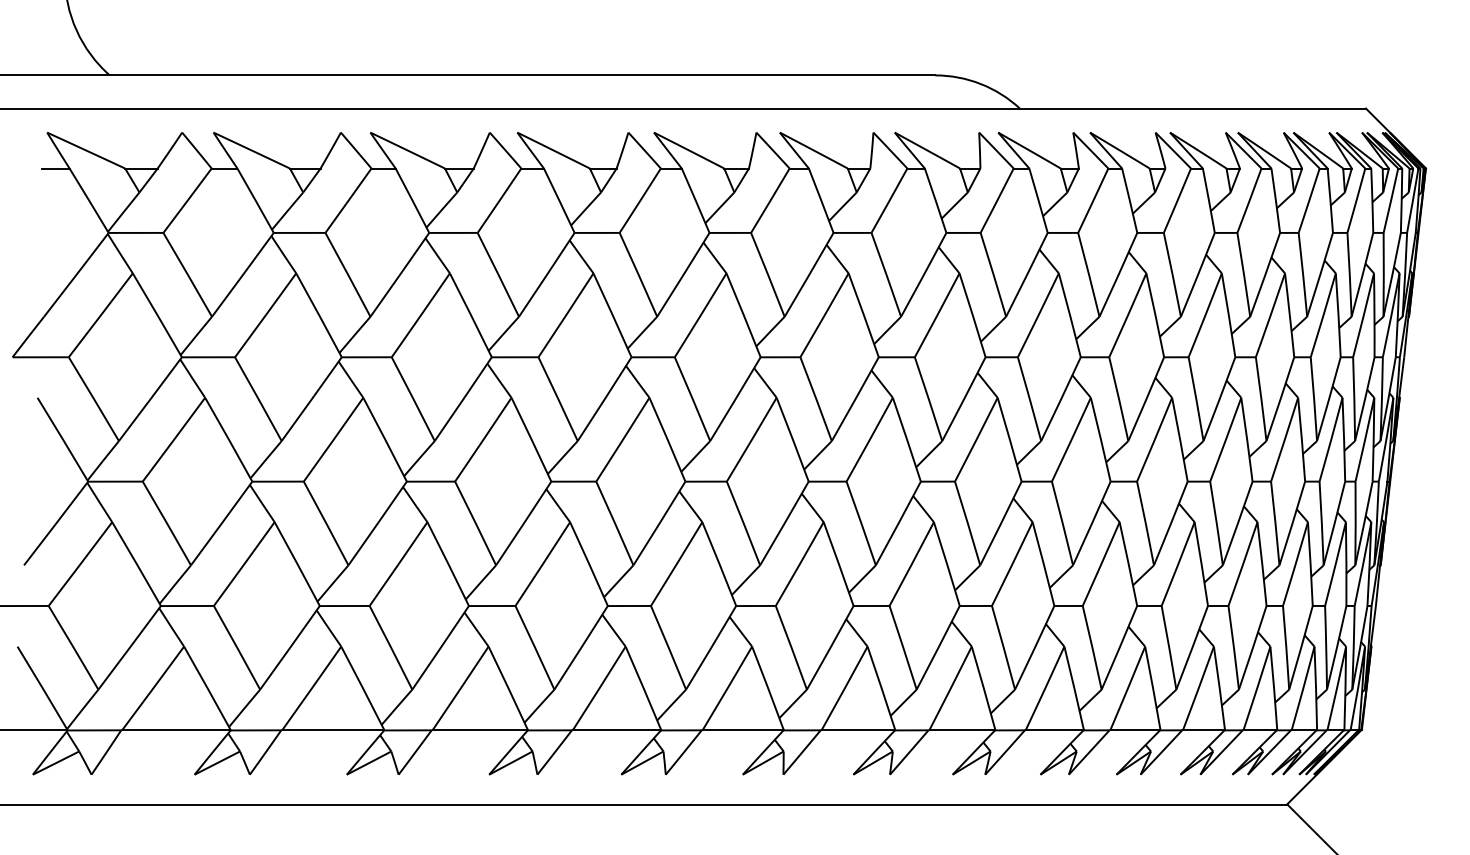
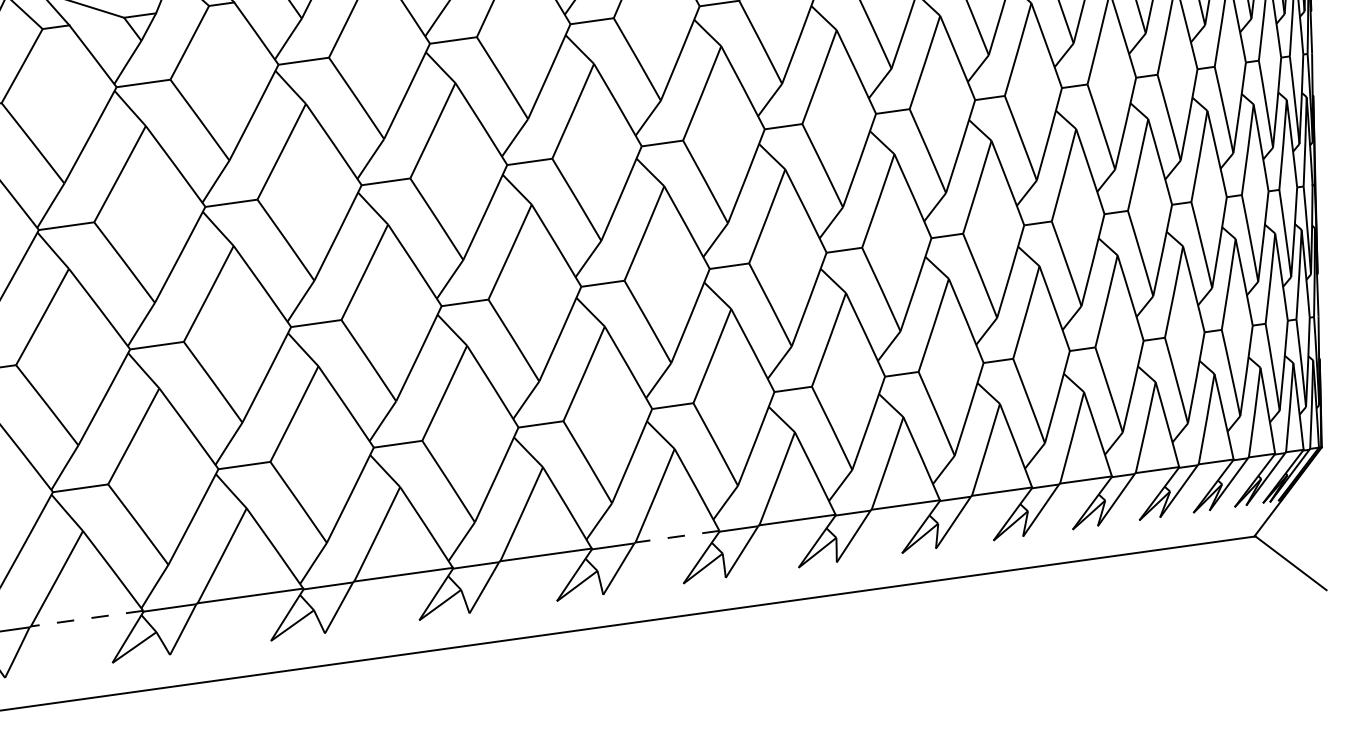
line: (176, 729) -> (87, 618), solid -> dashed
line: (742, 729) -> (676, 536), solid -> dashed

